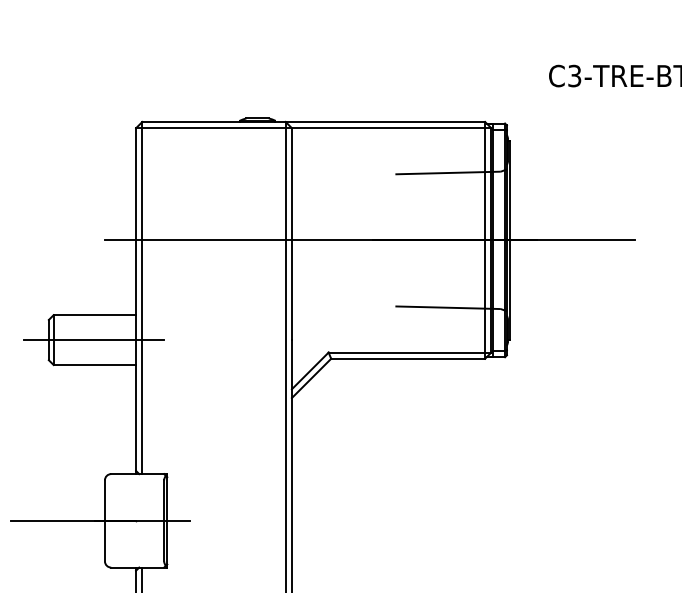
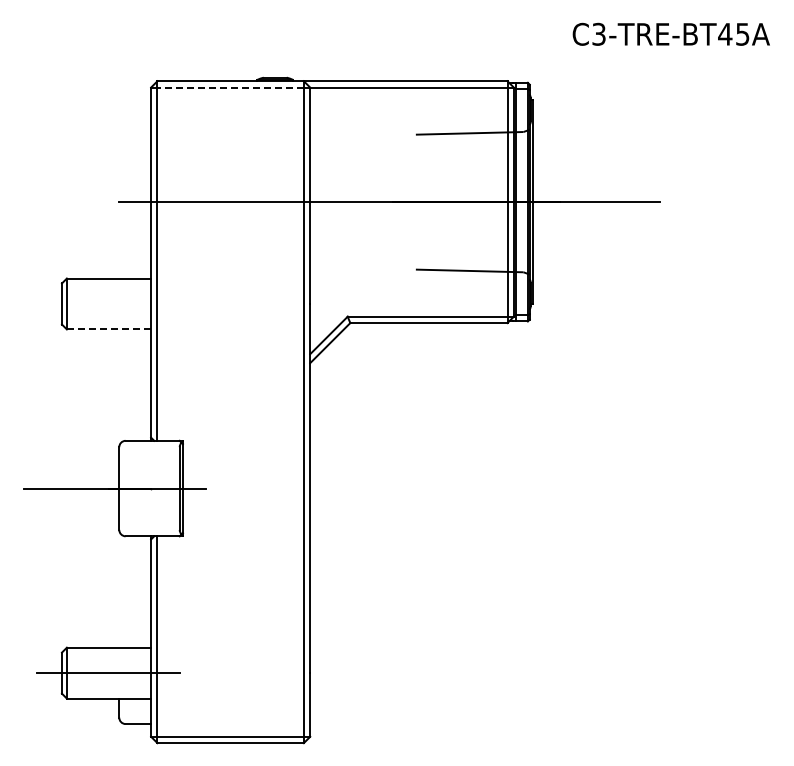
line: (213, 128) -> (230, 87), solid -> dashed
line: (93, 339) -> (107, 303), removed
line: (95, 365) -> (109, 329), solid -> dashed

